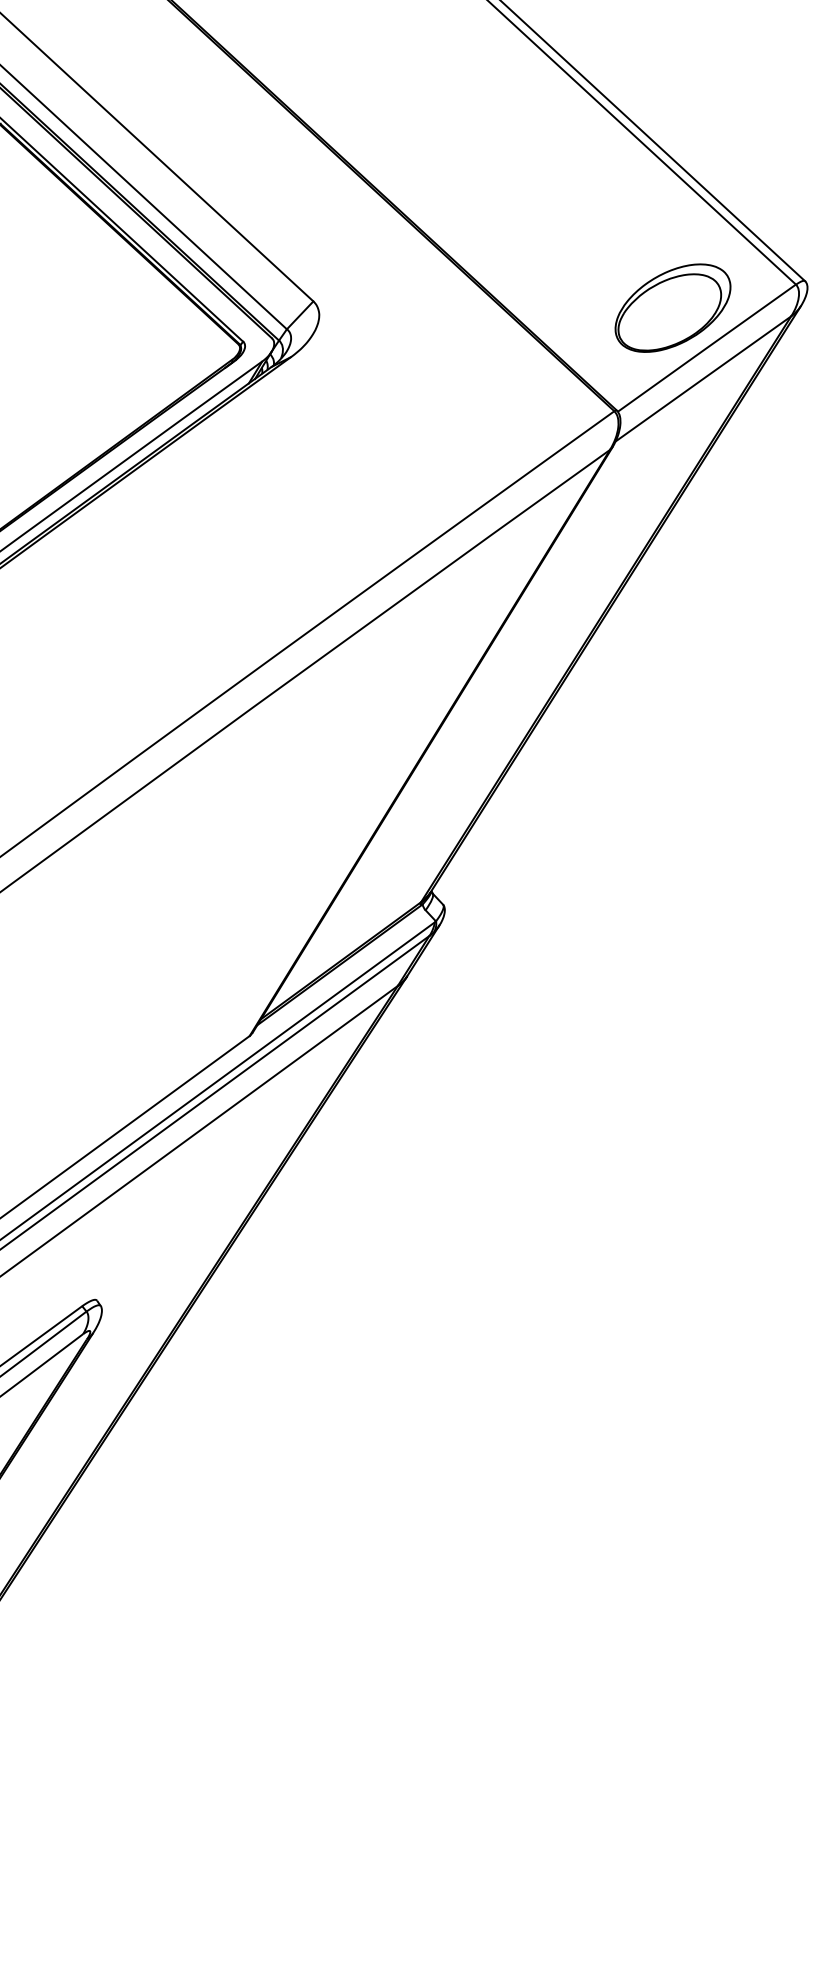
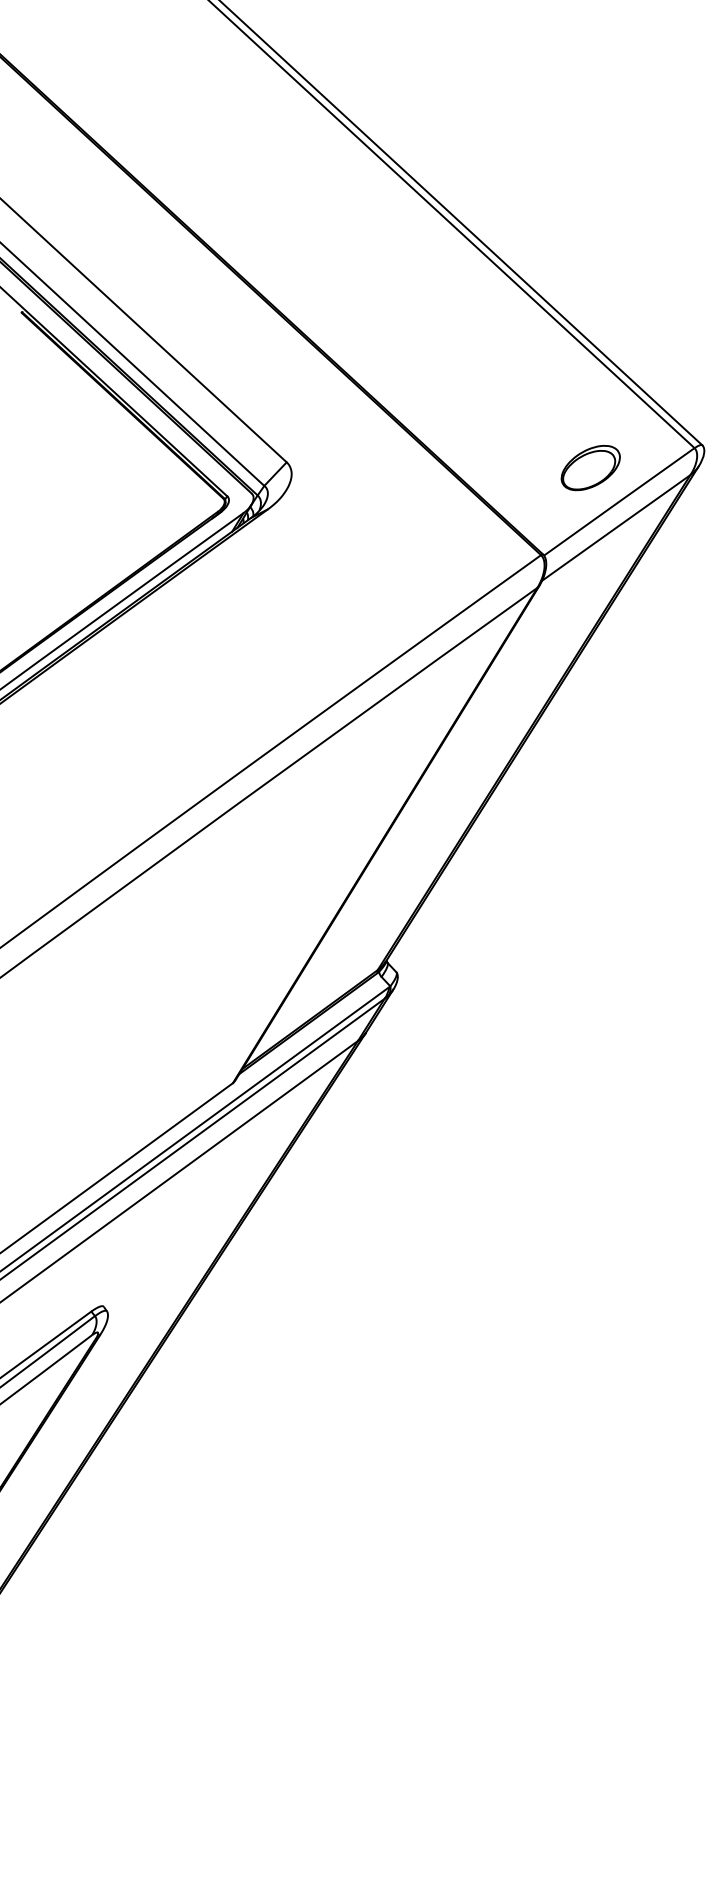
part: (672, 307) -> (590, 467), size x0.6

